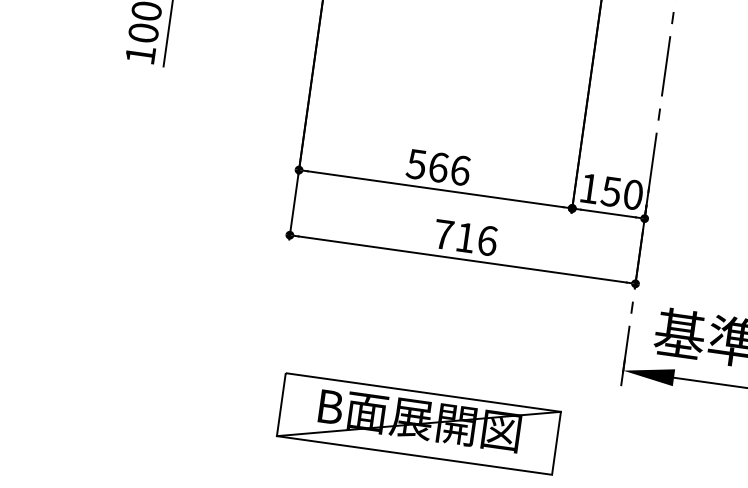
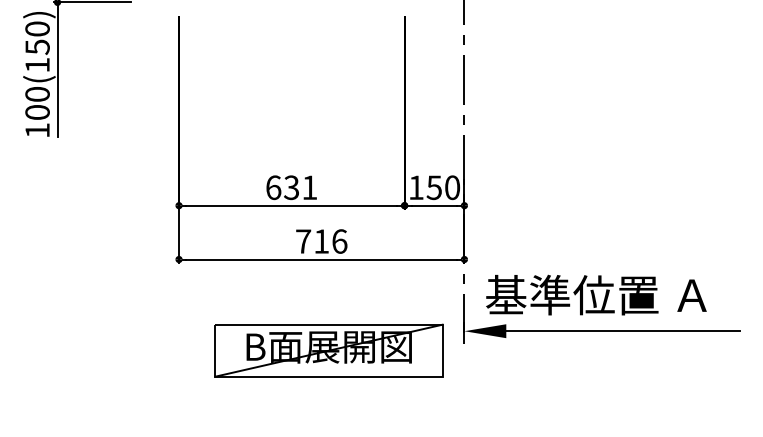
text: (438, 167) -> (291, 187), 566 -> 631
part: (418, 423) -> (328, 350), moved

